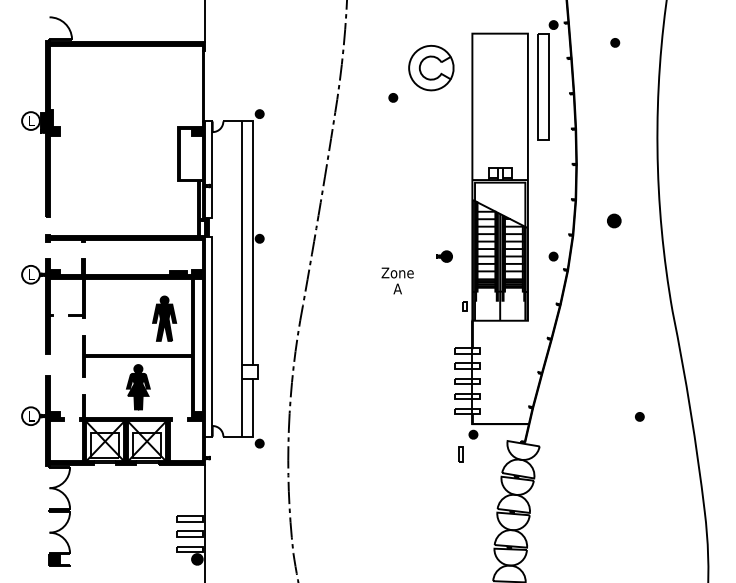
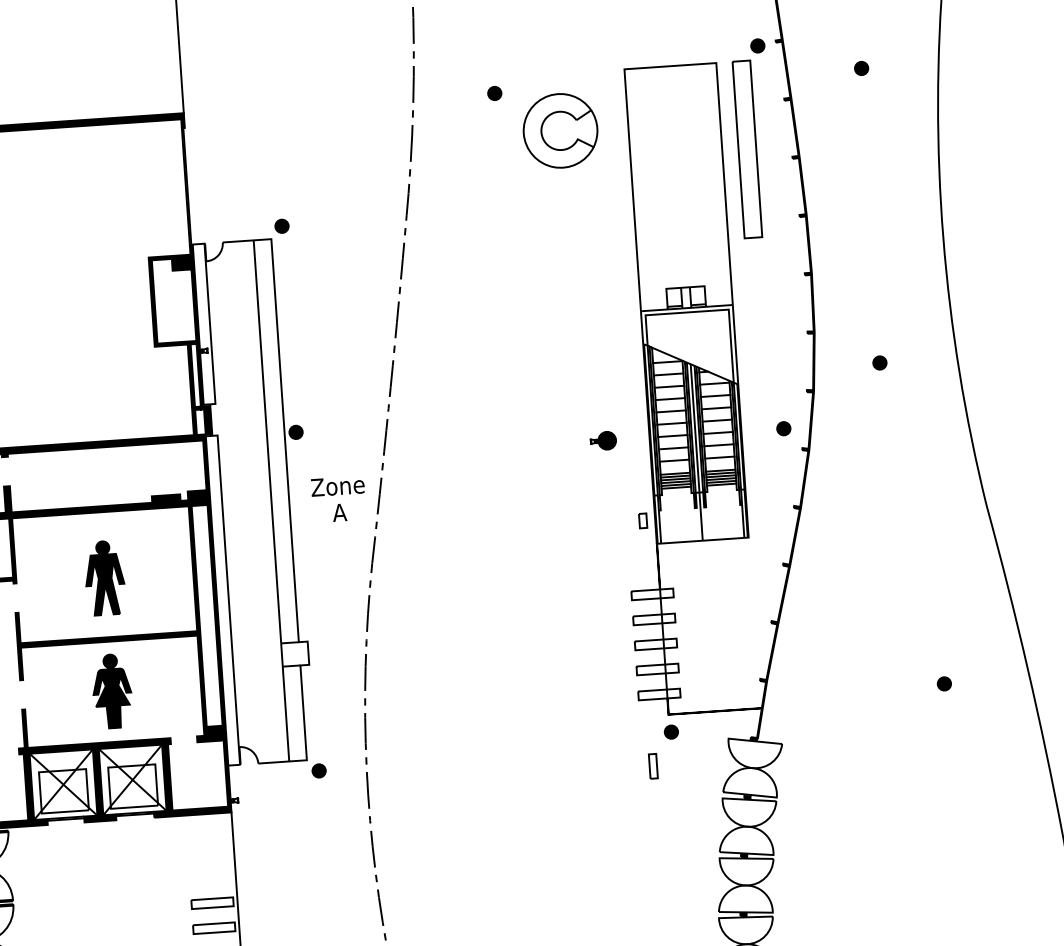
part: (393, 97) -> (495, 92), moved
part: (613, 220) -> (878, 362), size x0.62
text: (397, 280) -> (338, 498), moved
part: (164, 318) -> (104, 577), moved

